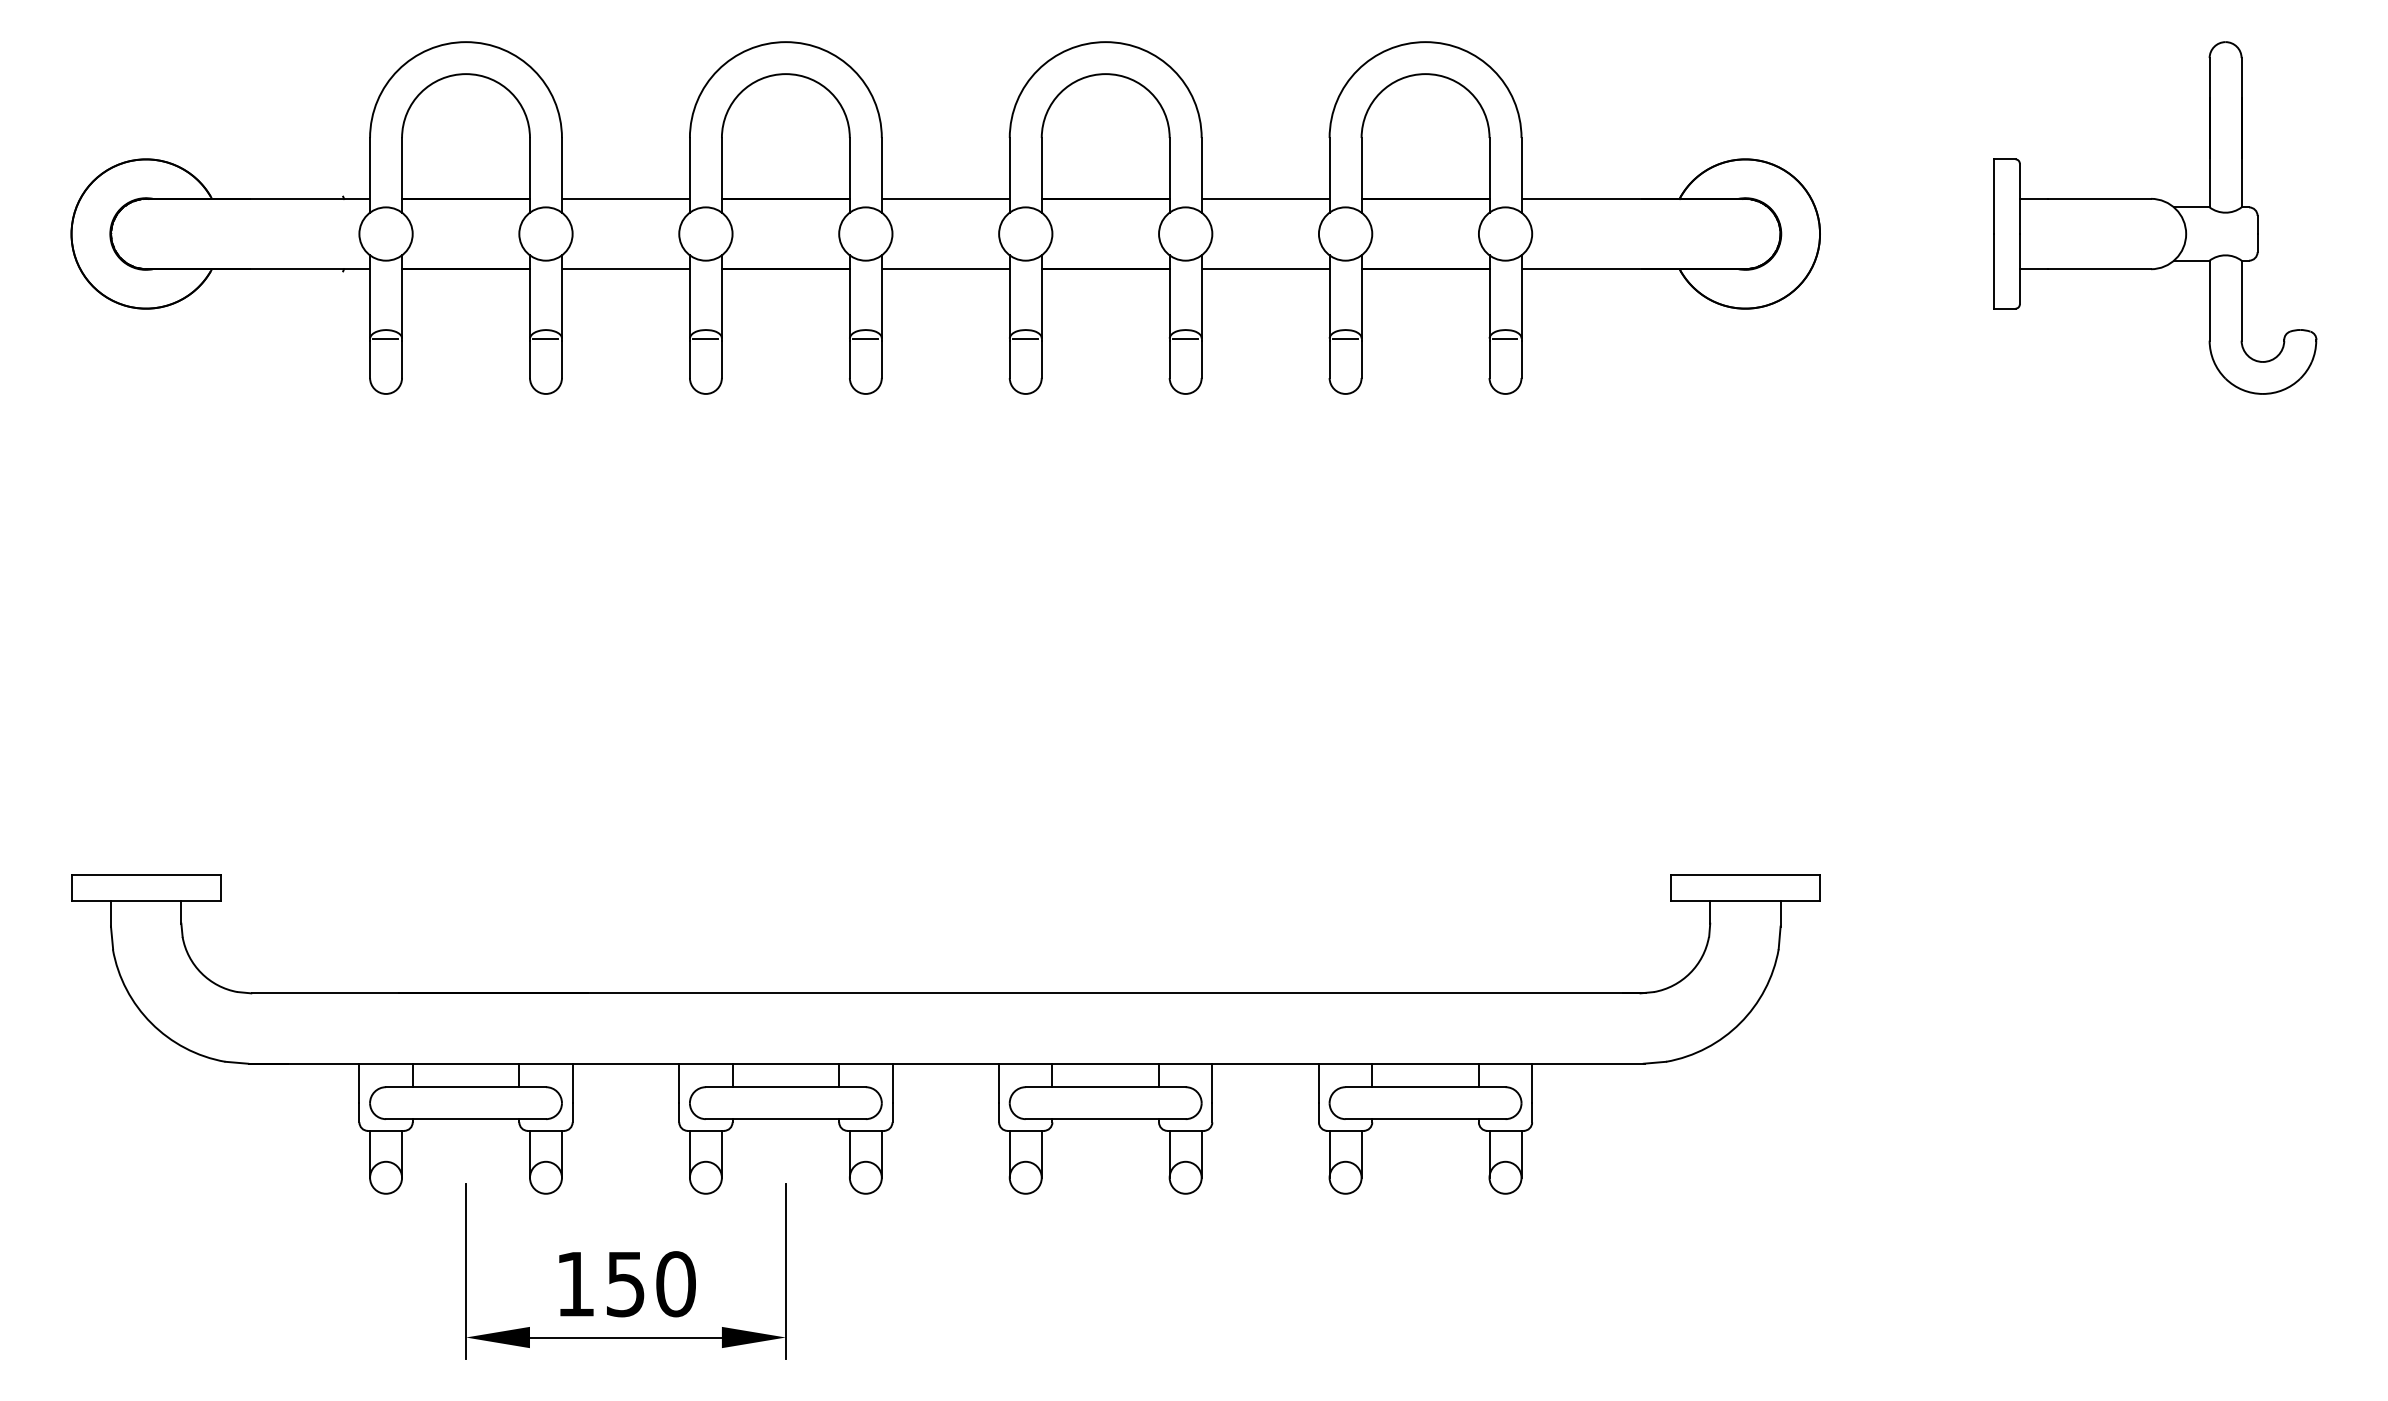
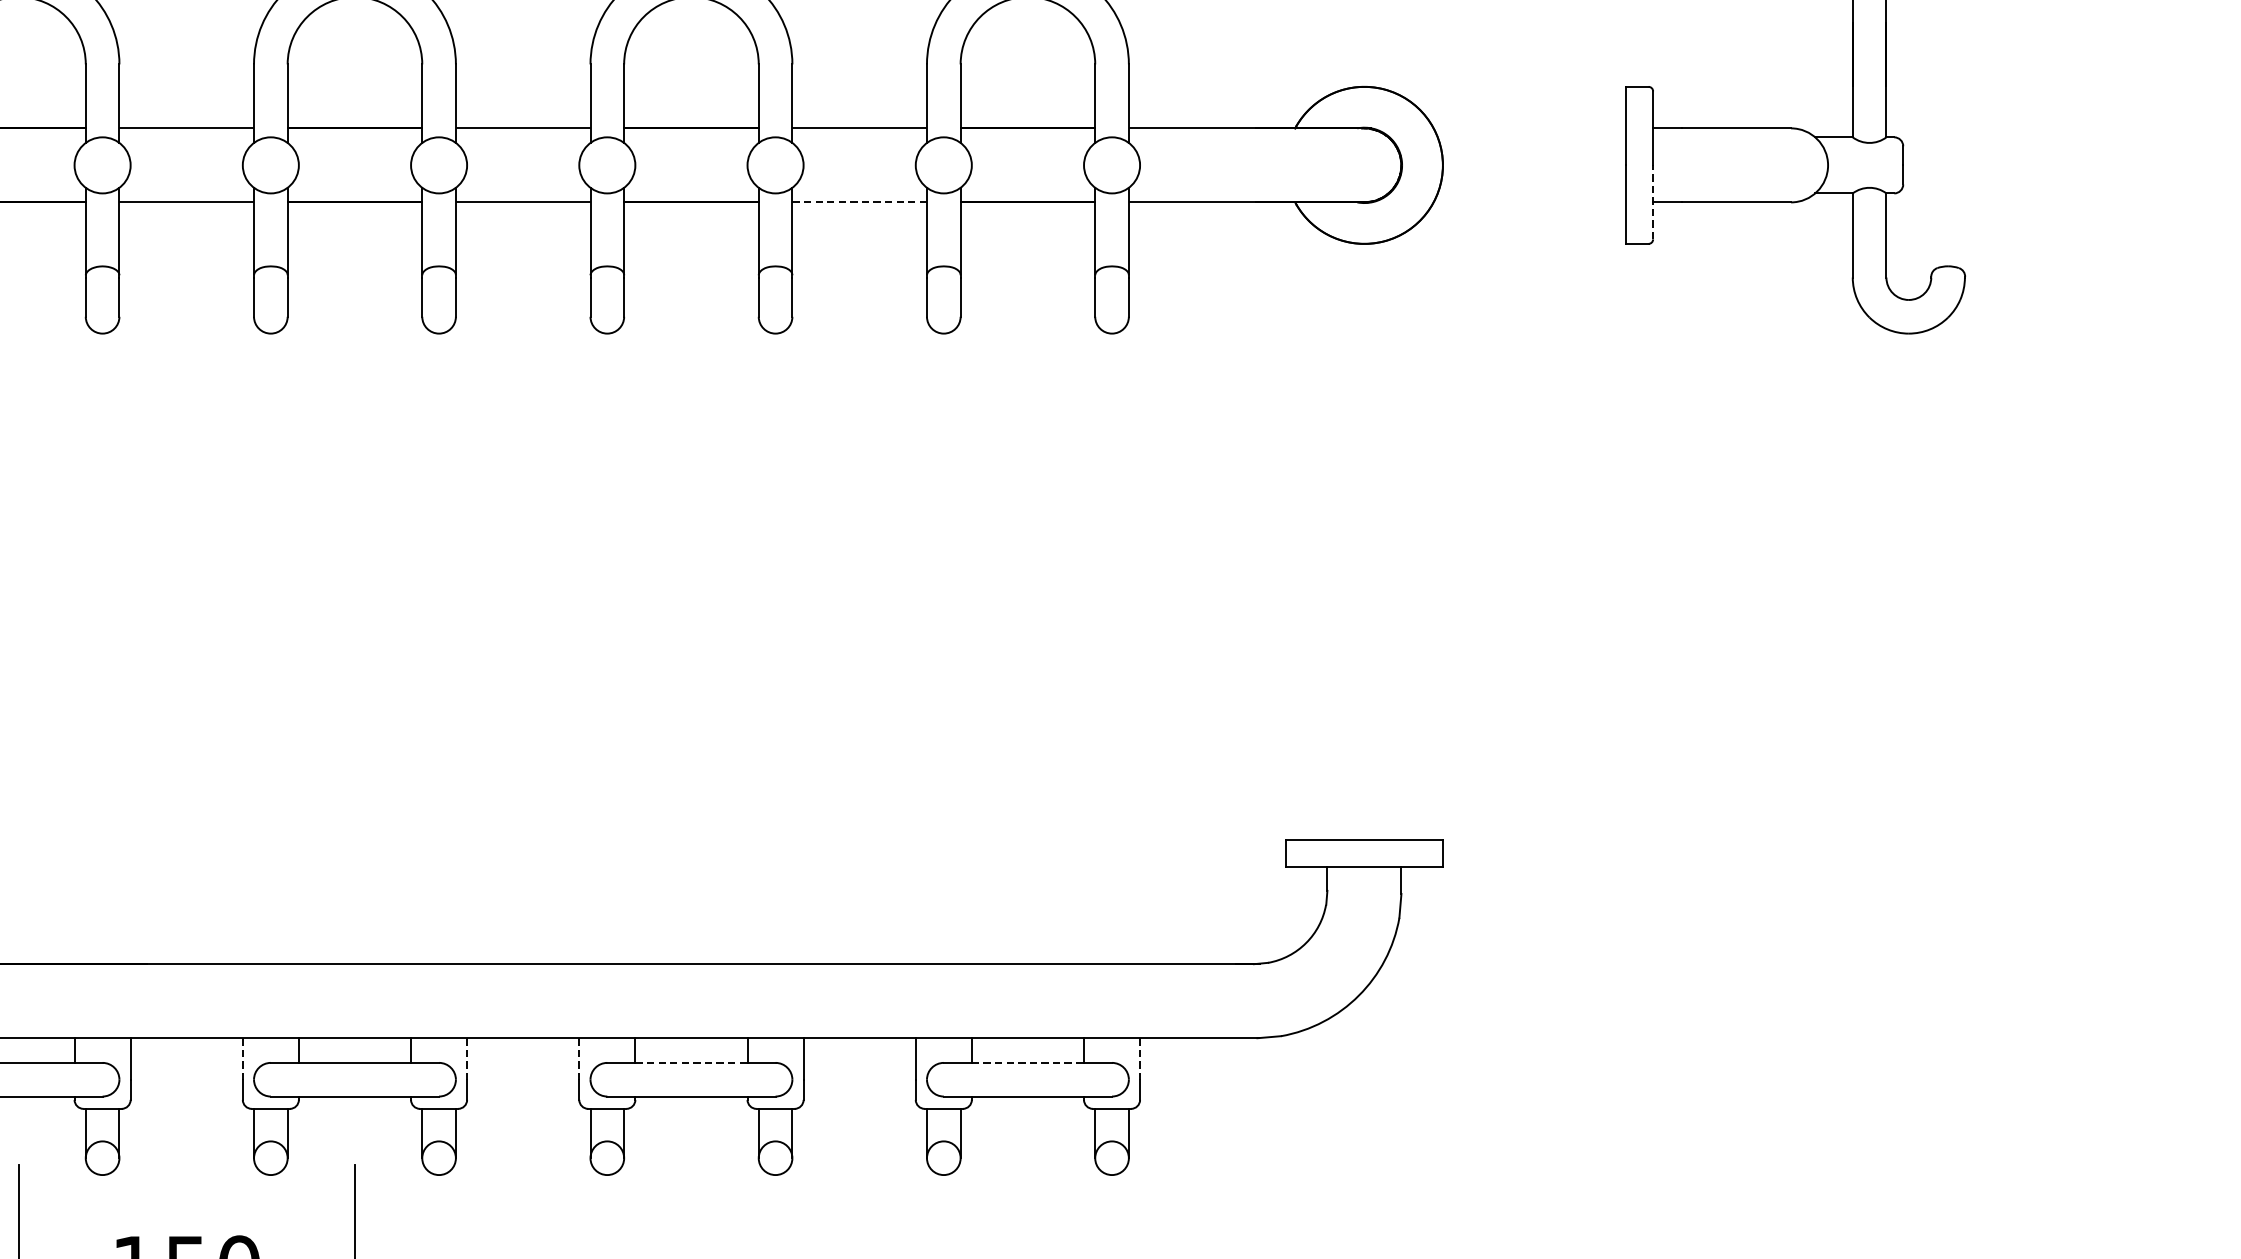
line: (2019, 268) -> (1652, 201), solid -> dashed
line: (1265, 269) -> (859, 202), solid -> dashed
line: (544, 338) -> (101, 275), removed
line: (704, 338) -> (269, 275), removed
line: (864, 338) -> (437, 275), removed
line: (1024, 338) -> (606, 275), removed
line: (1184, 338) -> (774, 275), removed
line: (1344, 338) -> (942, 275), removed
line: (1504, 338) -> (1110, 275), removed
line: (679, 1083) -> (243, 1059), solid -> dashed
line: (892, 1083) -> (467, 1059), solid -> dashed
line: (999, 1083) -> (579, 1059), solid -> dashed
line: (1532, 1083) -> (1140, 1059), solid -> dashed
line: (1106, 1087) -> (692, 1063), solid -> dashed
line: (1426, 1087) -> (1028, 1063), solid -> dashed

